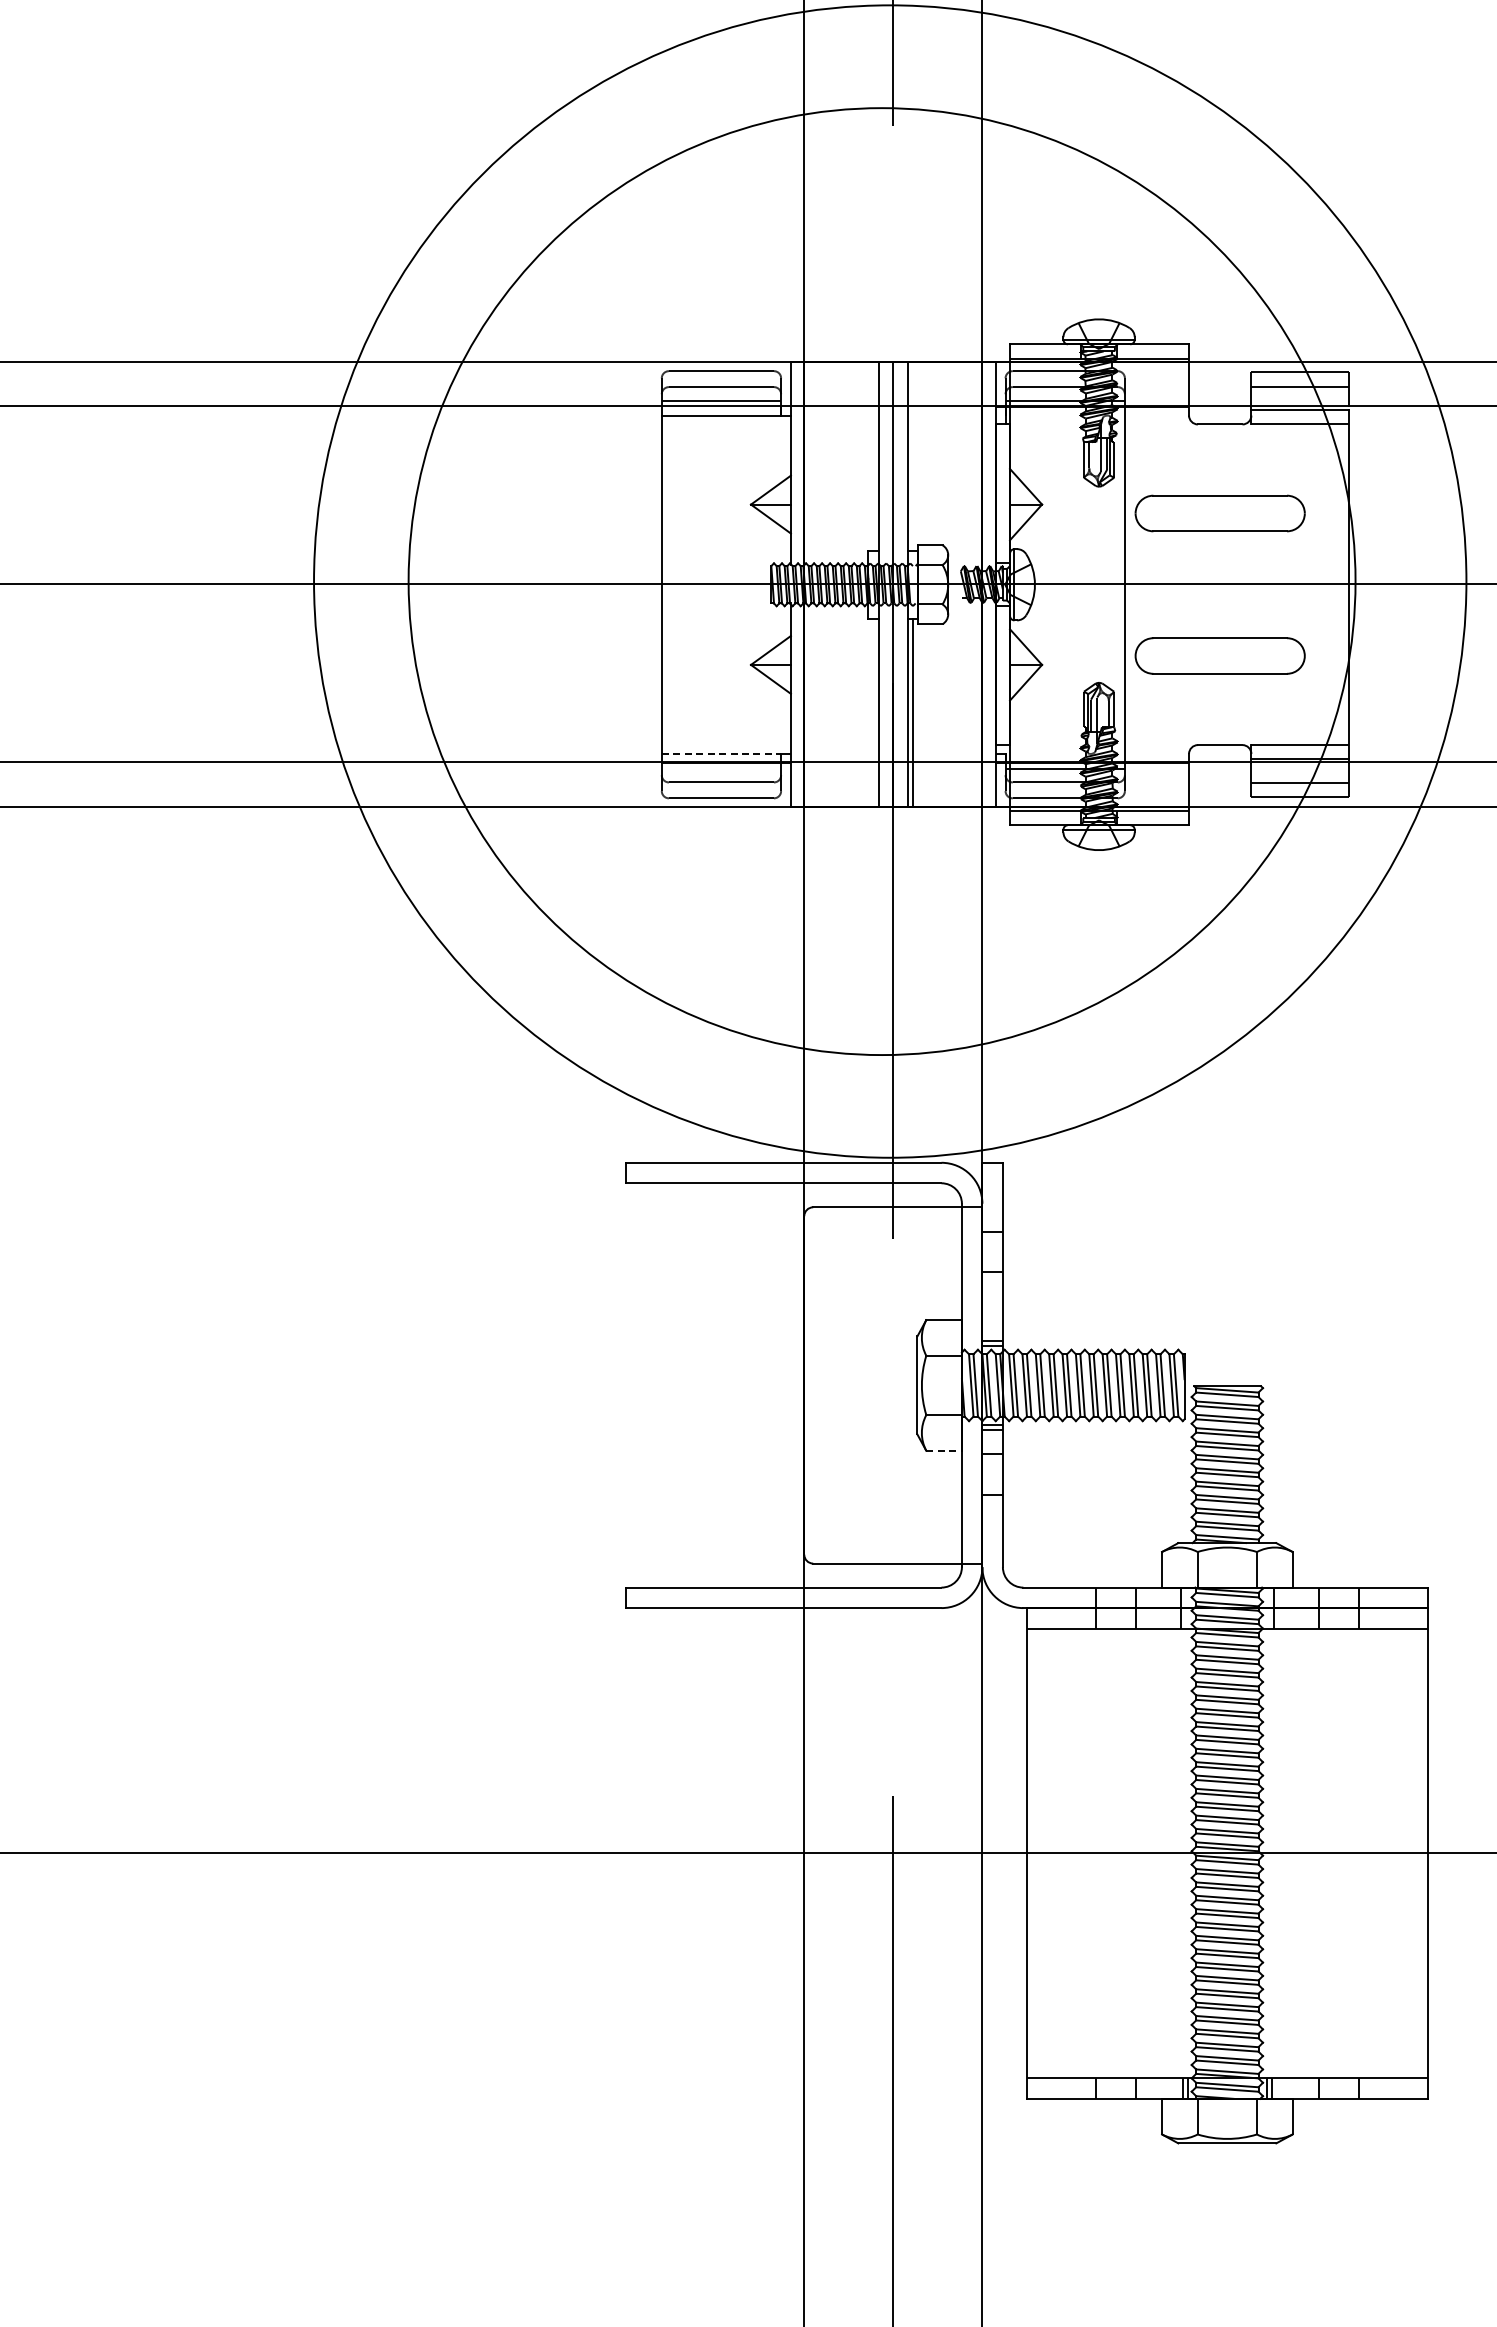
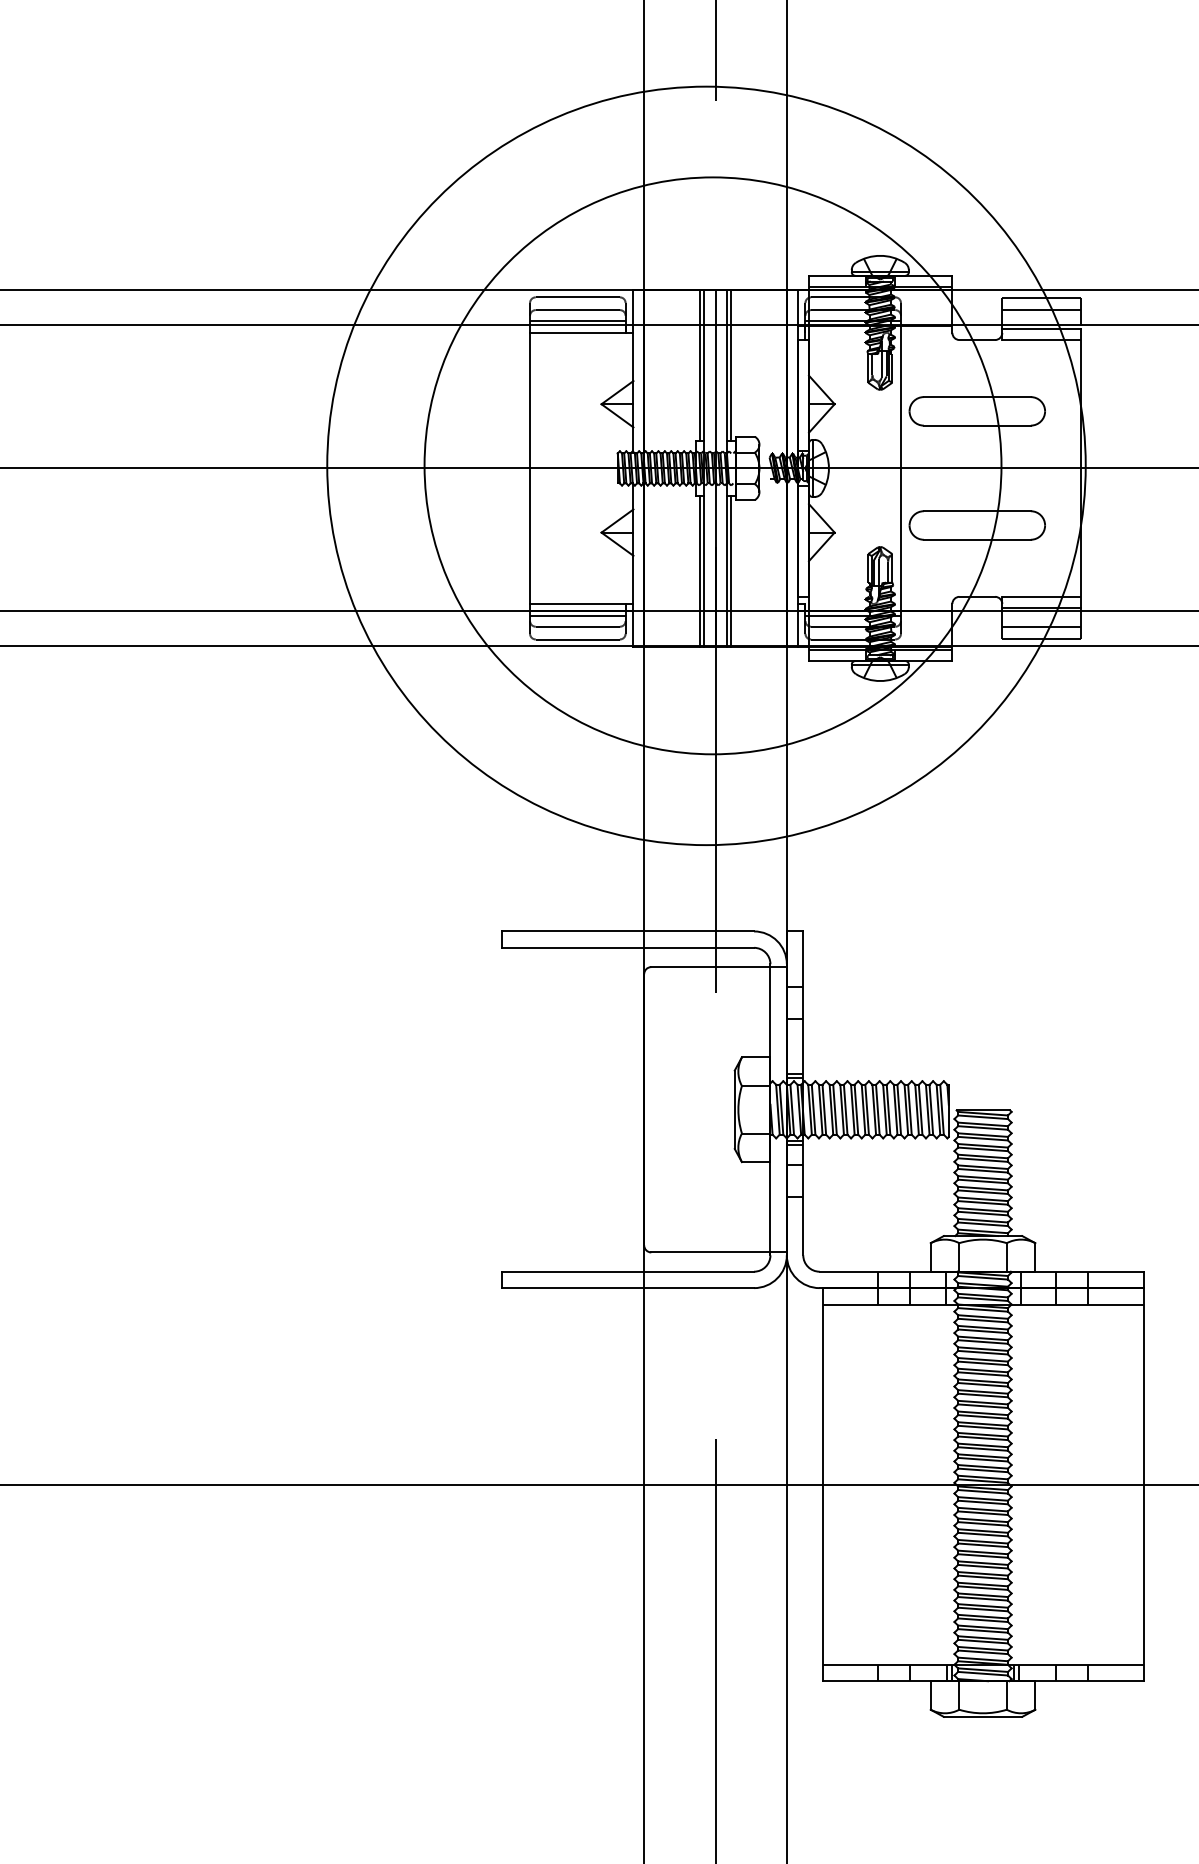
line: (873, 456) -> (699, 365), added
line: (912, 456) -> (730, 365), added
circle: (890, 581) -> (713, 465), size x0.62
line: (873, 712) -> (699, 570), added
line: (721, 753) -> (577, 603), dashed -> solid
line: (721, 768) -> (577, 615), added
line: (944, 1450) -> (756, 1161), dashed -> solid

